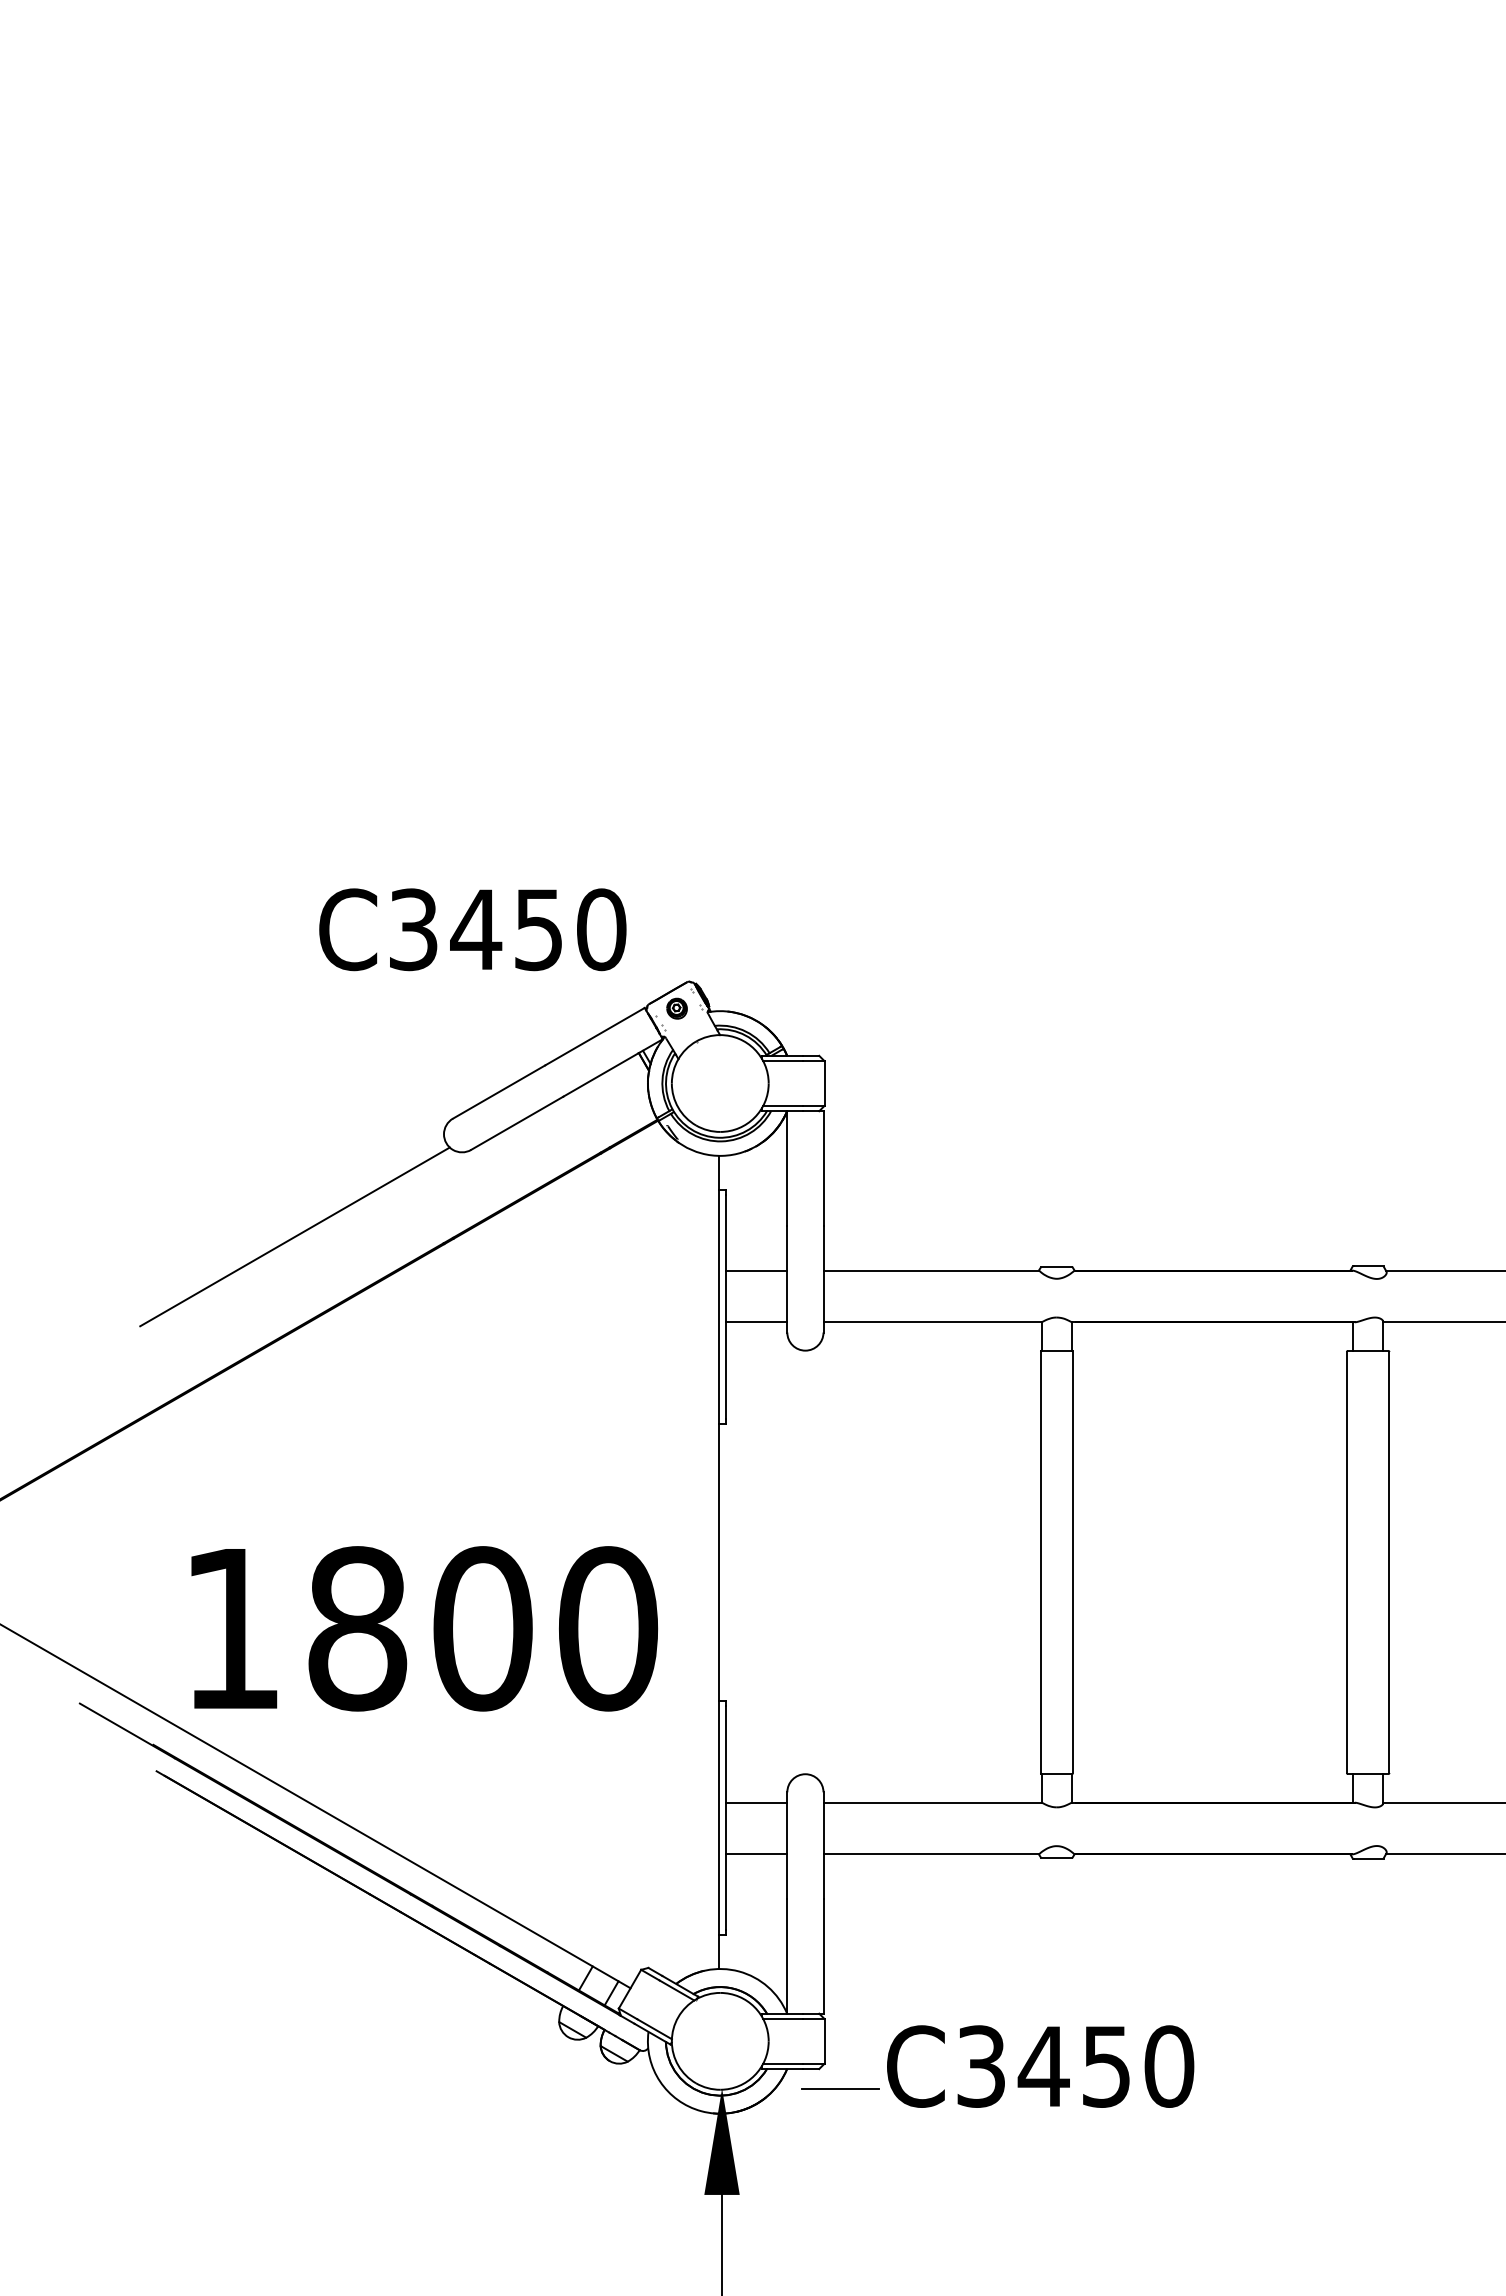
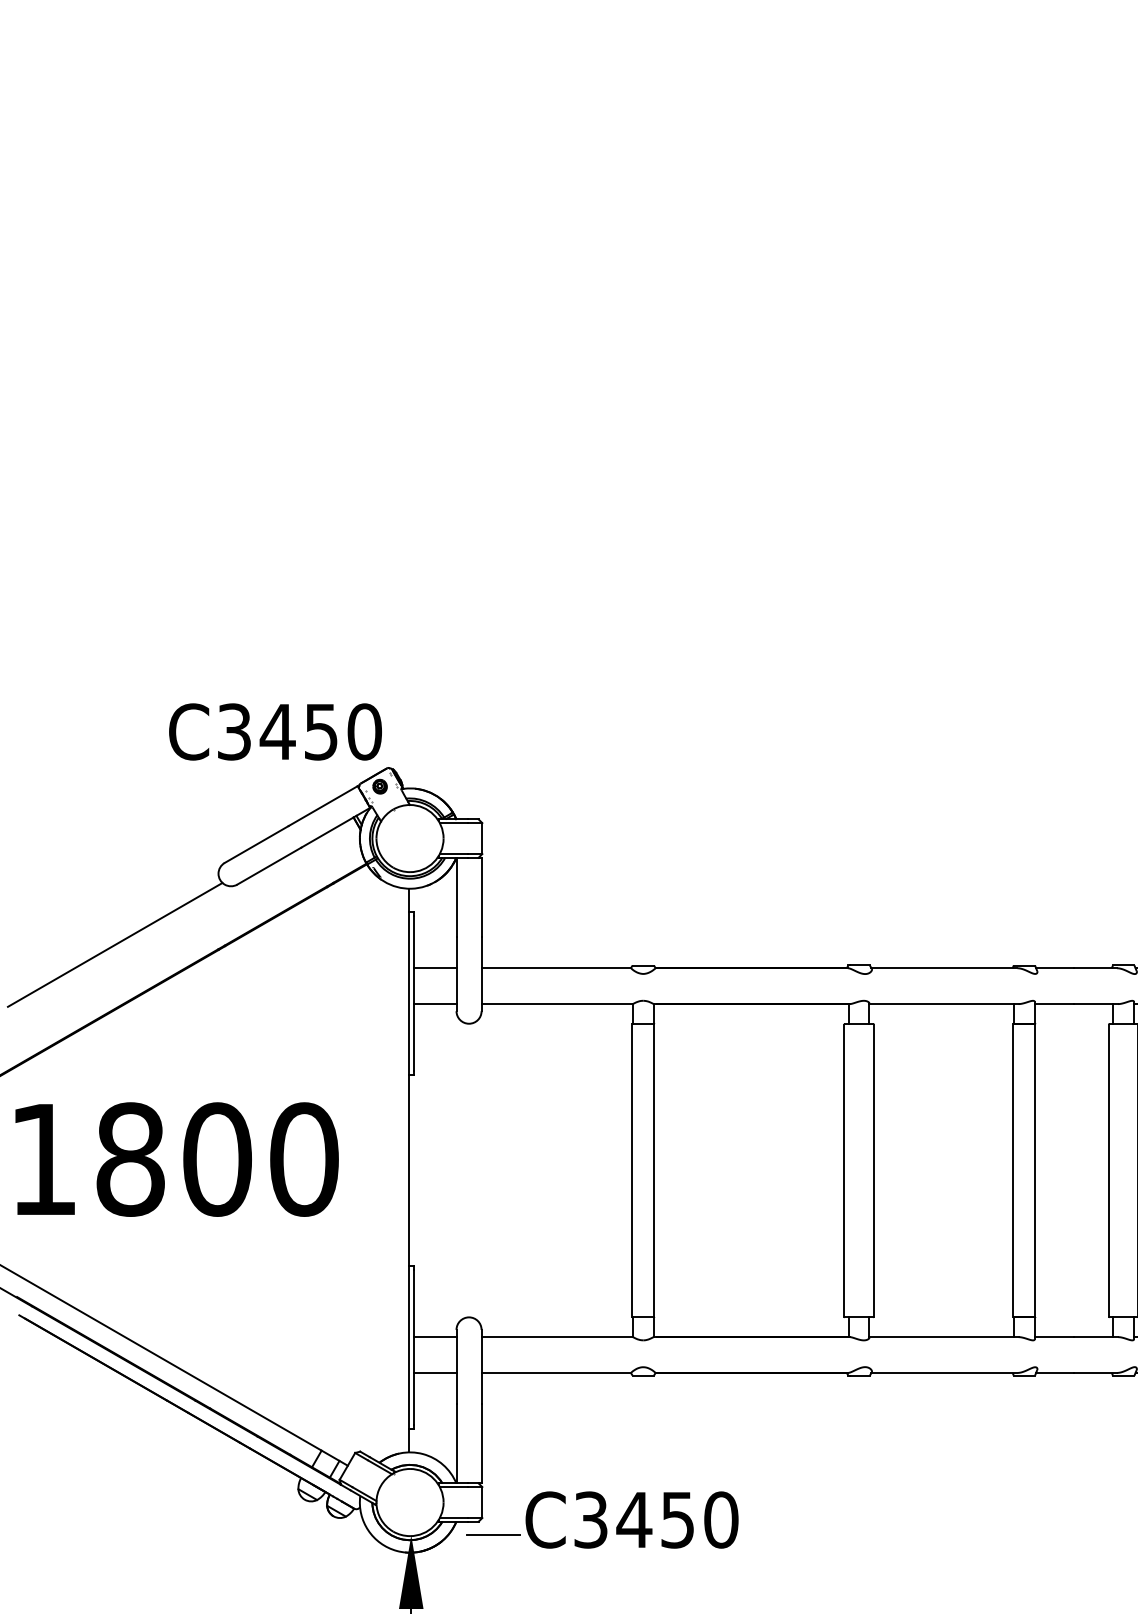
text: (472, 929) -> (275, 731), moved
text: (423, 1628) -> (176, 1159), moved

